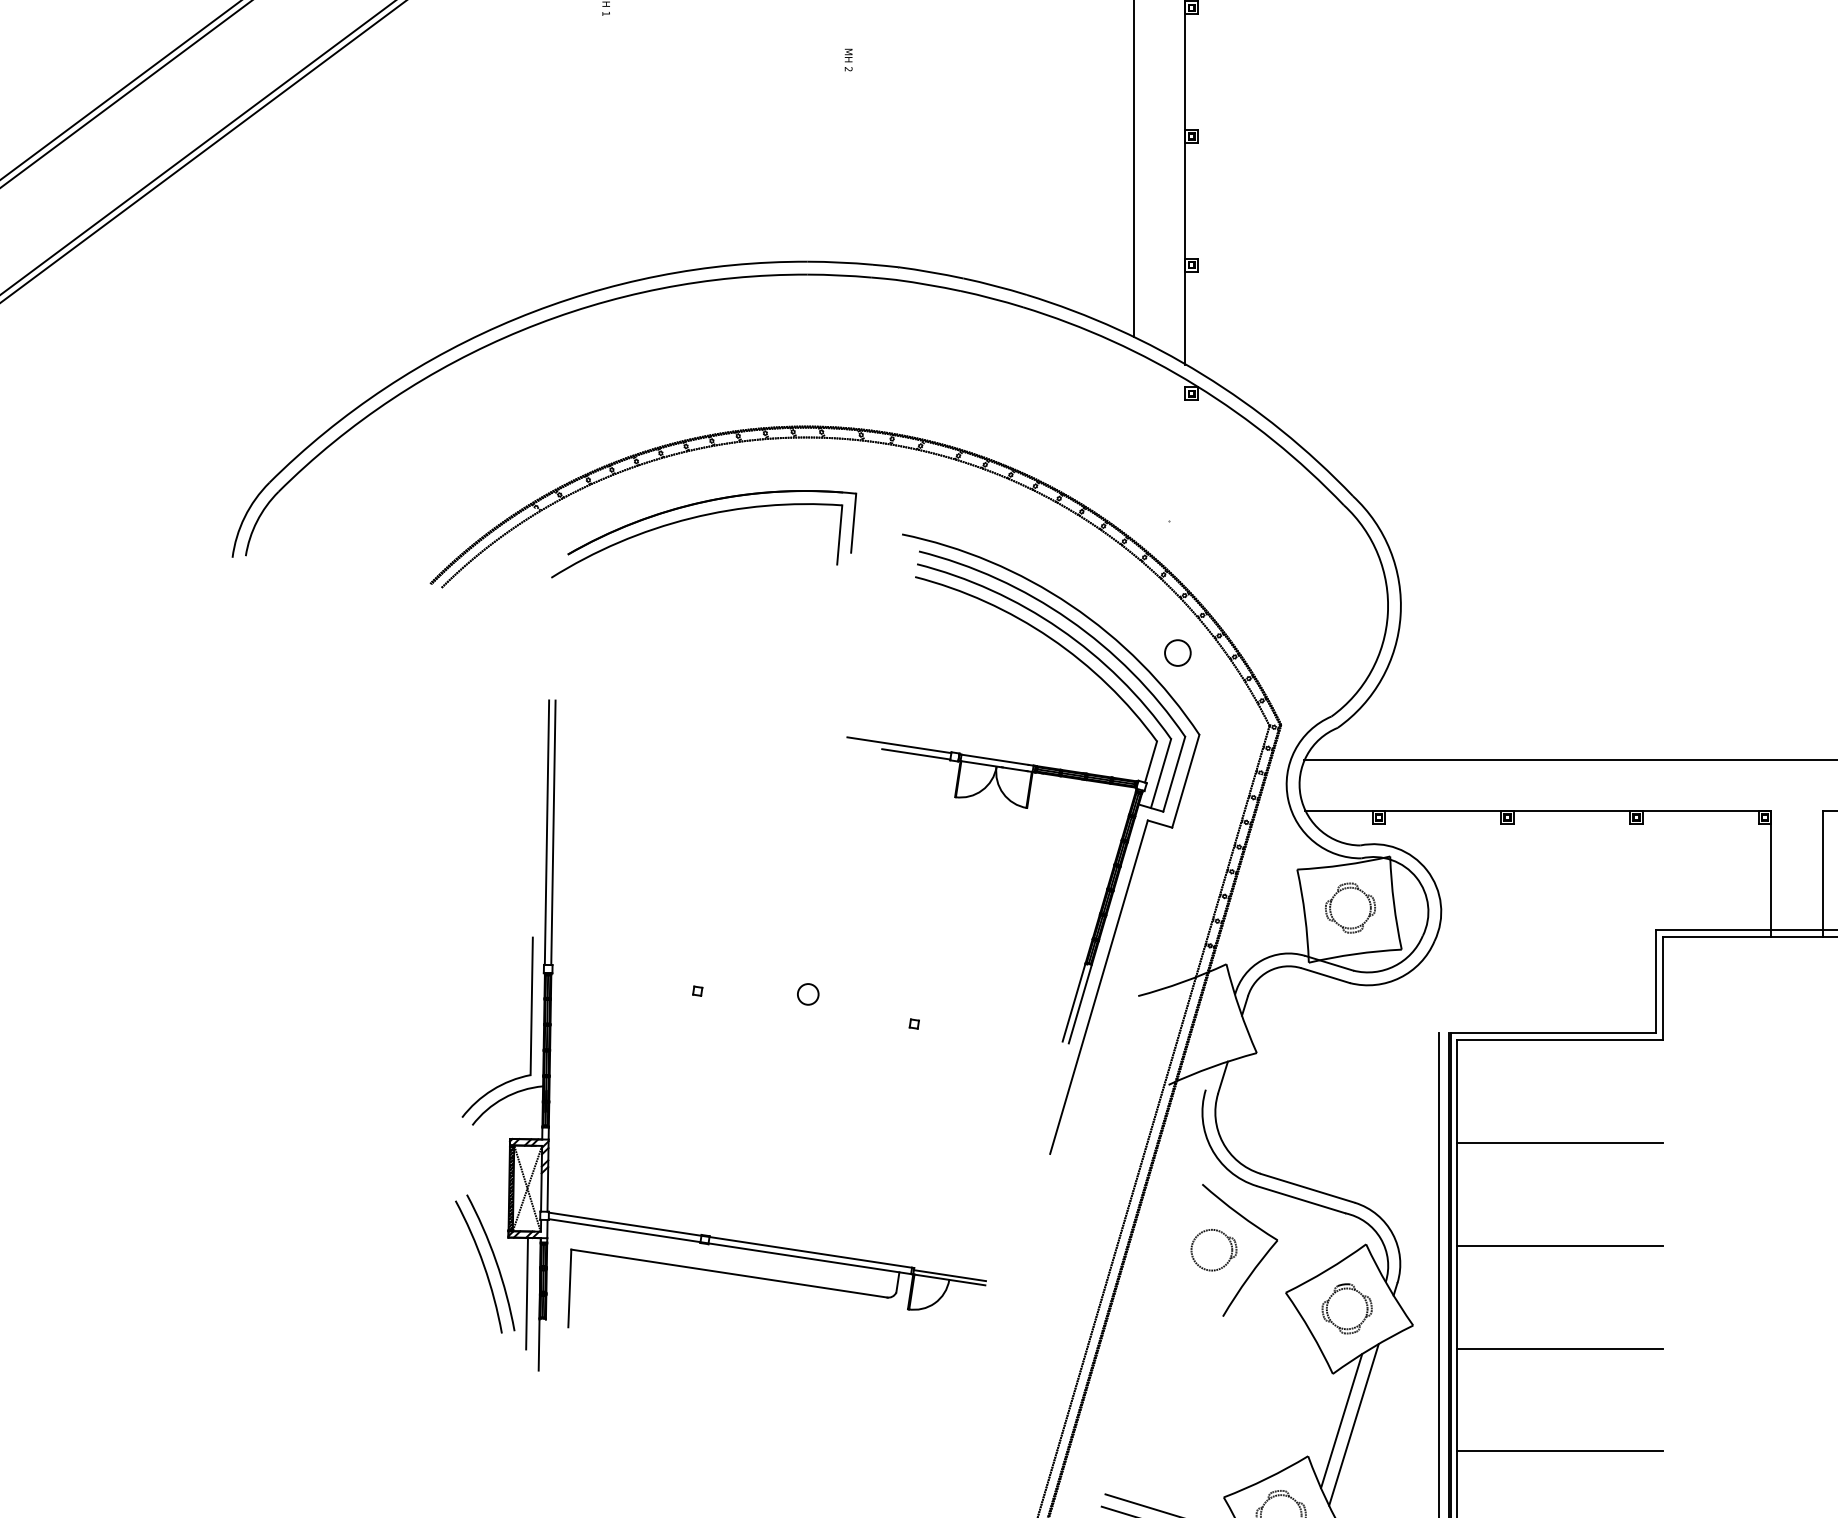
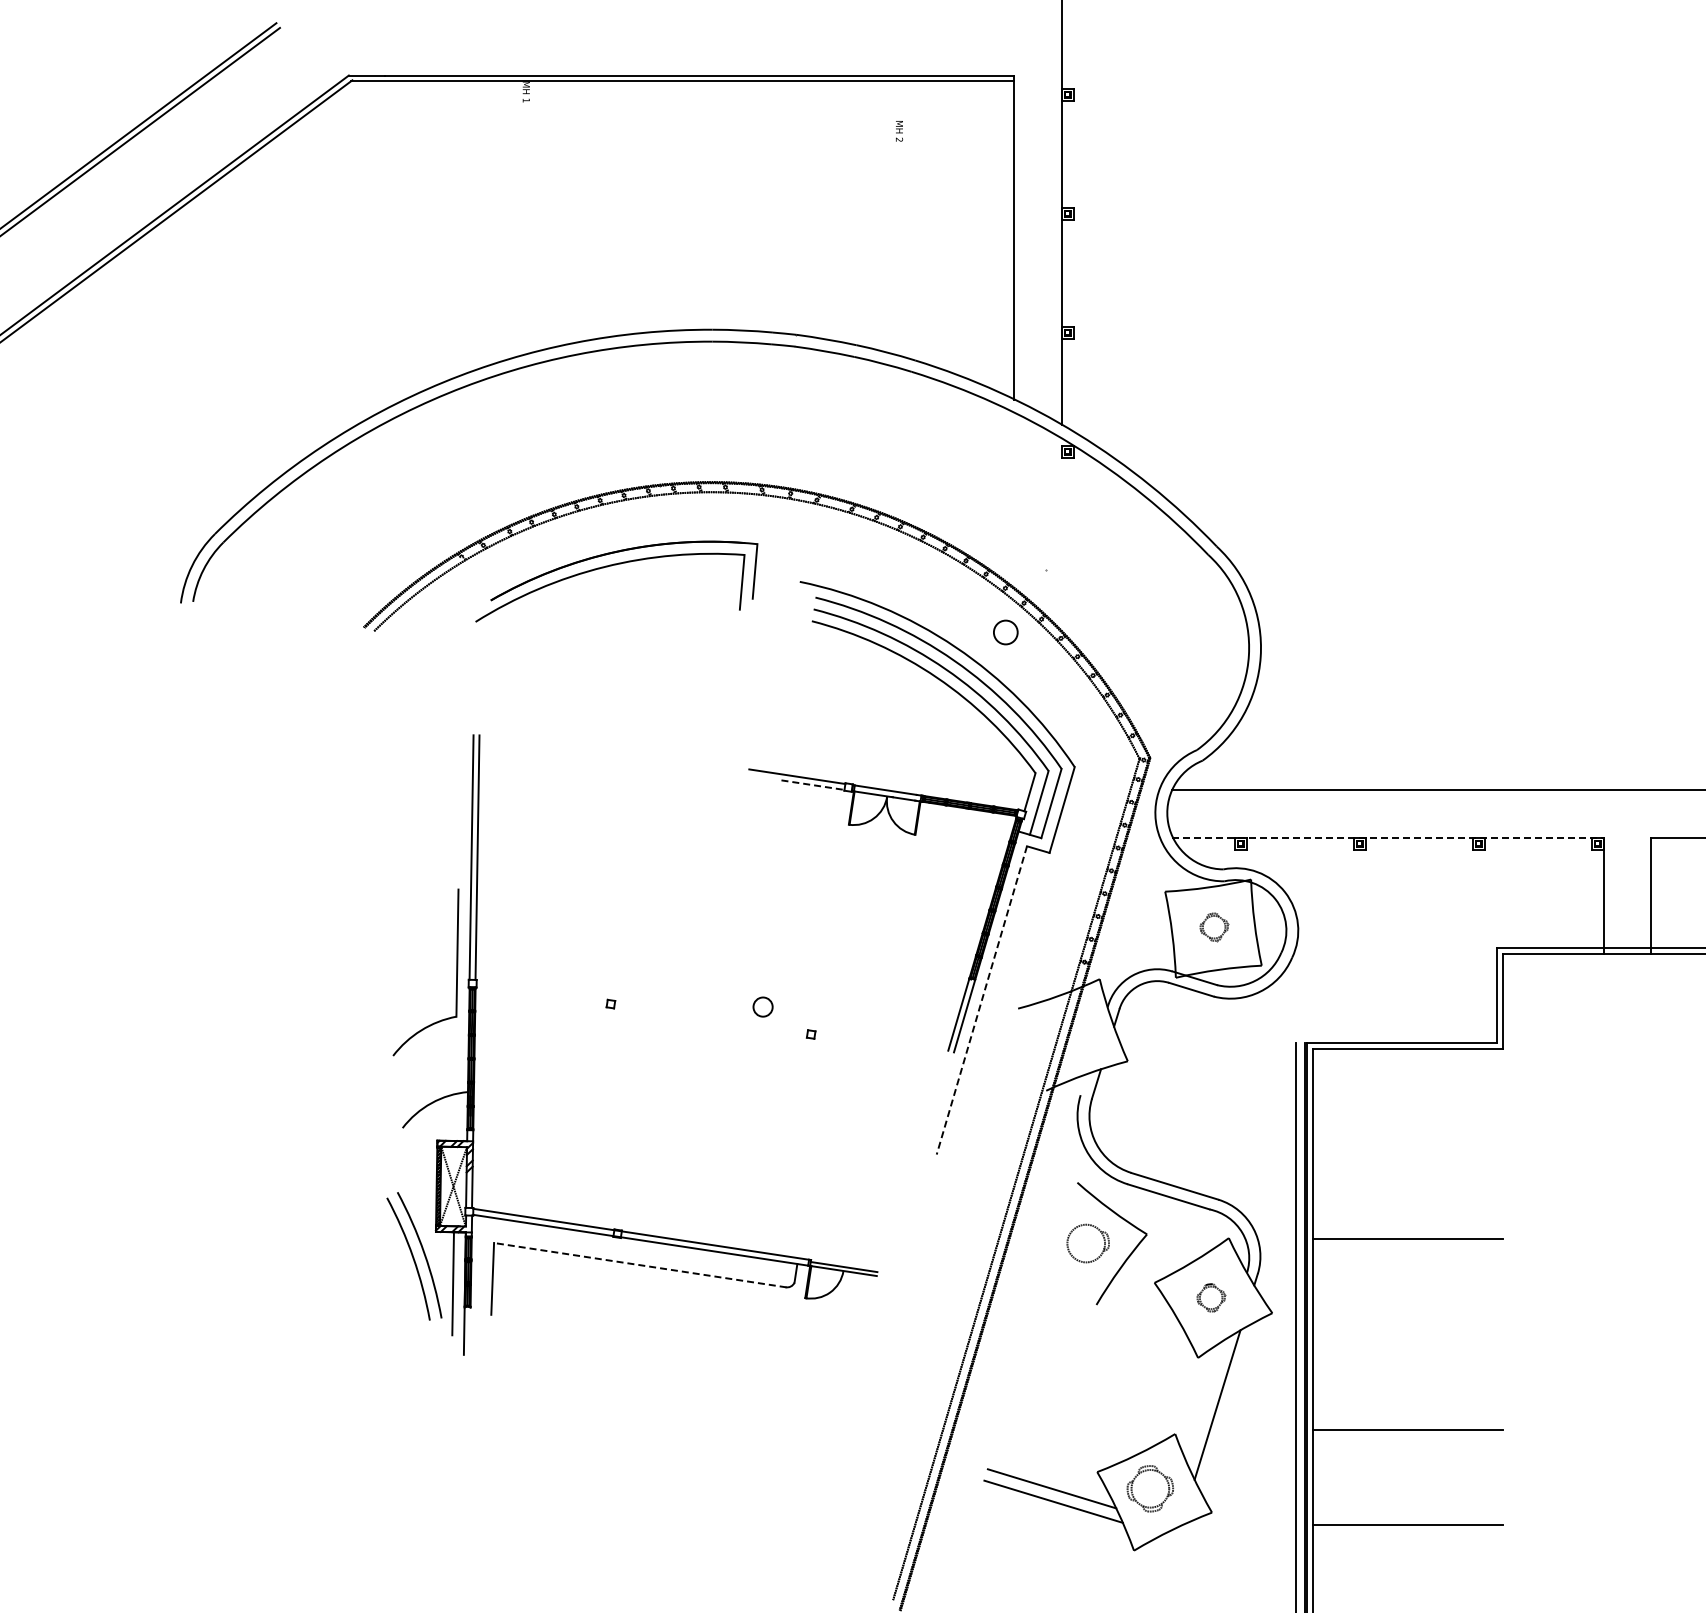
text: (848, 60) -> (899, 131), moved
circle: (1177, 653) -> (1005, 632), moved
line: (915, 754) -> (812, 785), solid -> dashed
line: (1537, 810) -> (1387, 837), solid -> dashed
part: (1349, 907) -> (1213, 926), size x0.6
line: (1098, 987) -> (981, 1000), solid -> dashed
circle: (807, 993) -> (762, 1006), moved
part: (530, 1027) -> (456, 972), moved
line: (1559, 1143) -> (1407, 1144), removed
line: (729, 1273) -> (640, 1265), solid -> dashed
part: (1346, 1308) -> (1210, 1297), size x0.6
line: (1559, 1348) -> (1407, 1334), removed
line: (1341, 1421) -> (1206, 1401), removed

